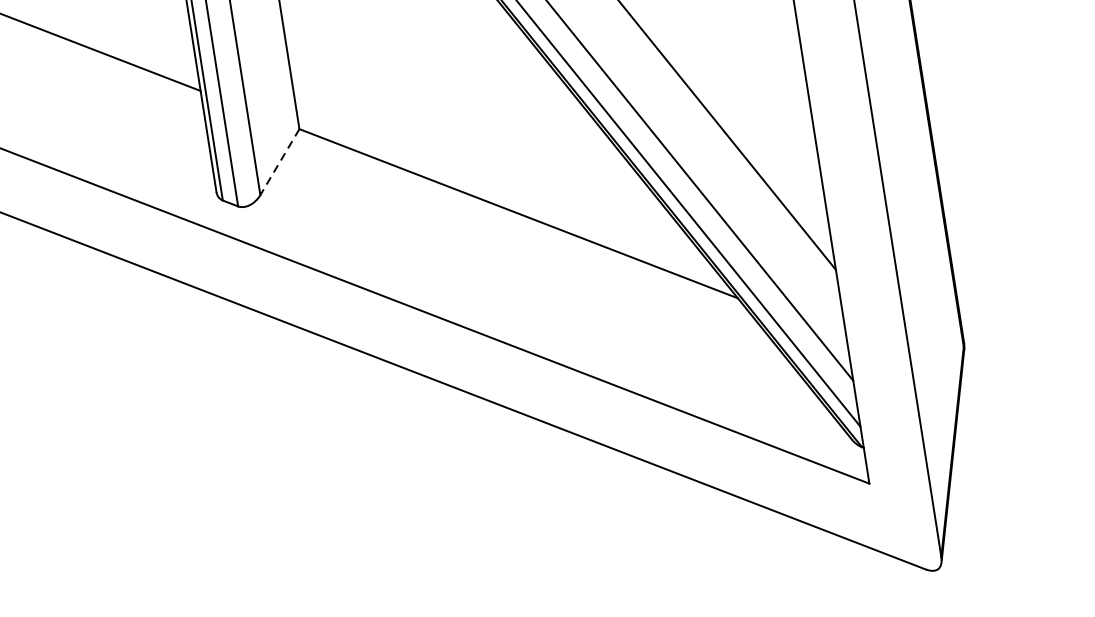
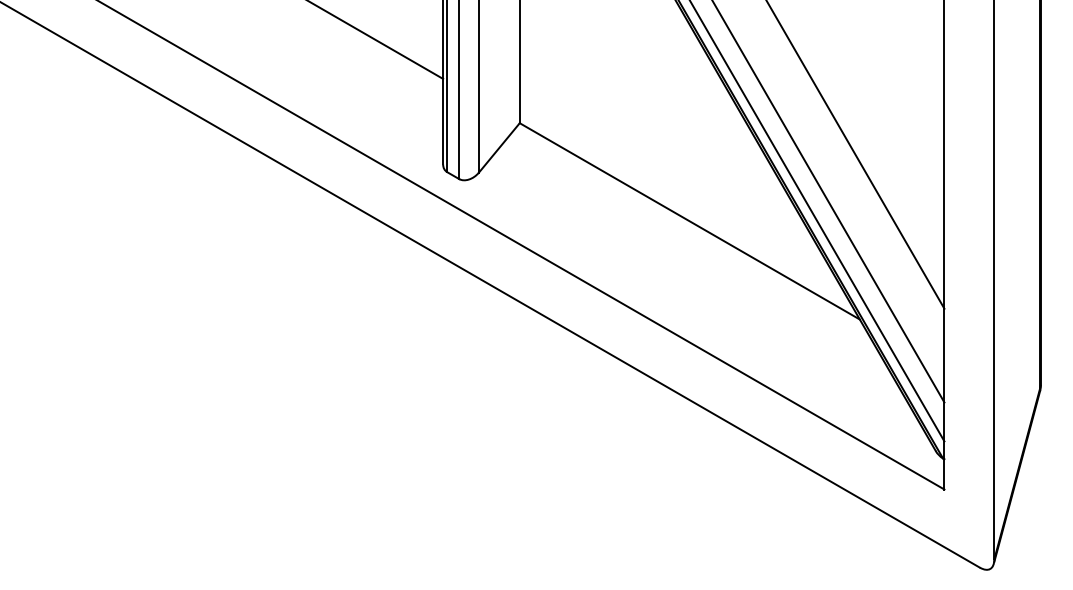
line: (280, 162) -> (499, 148), dashed -> solid

